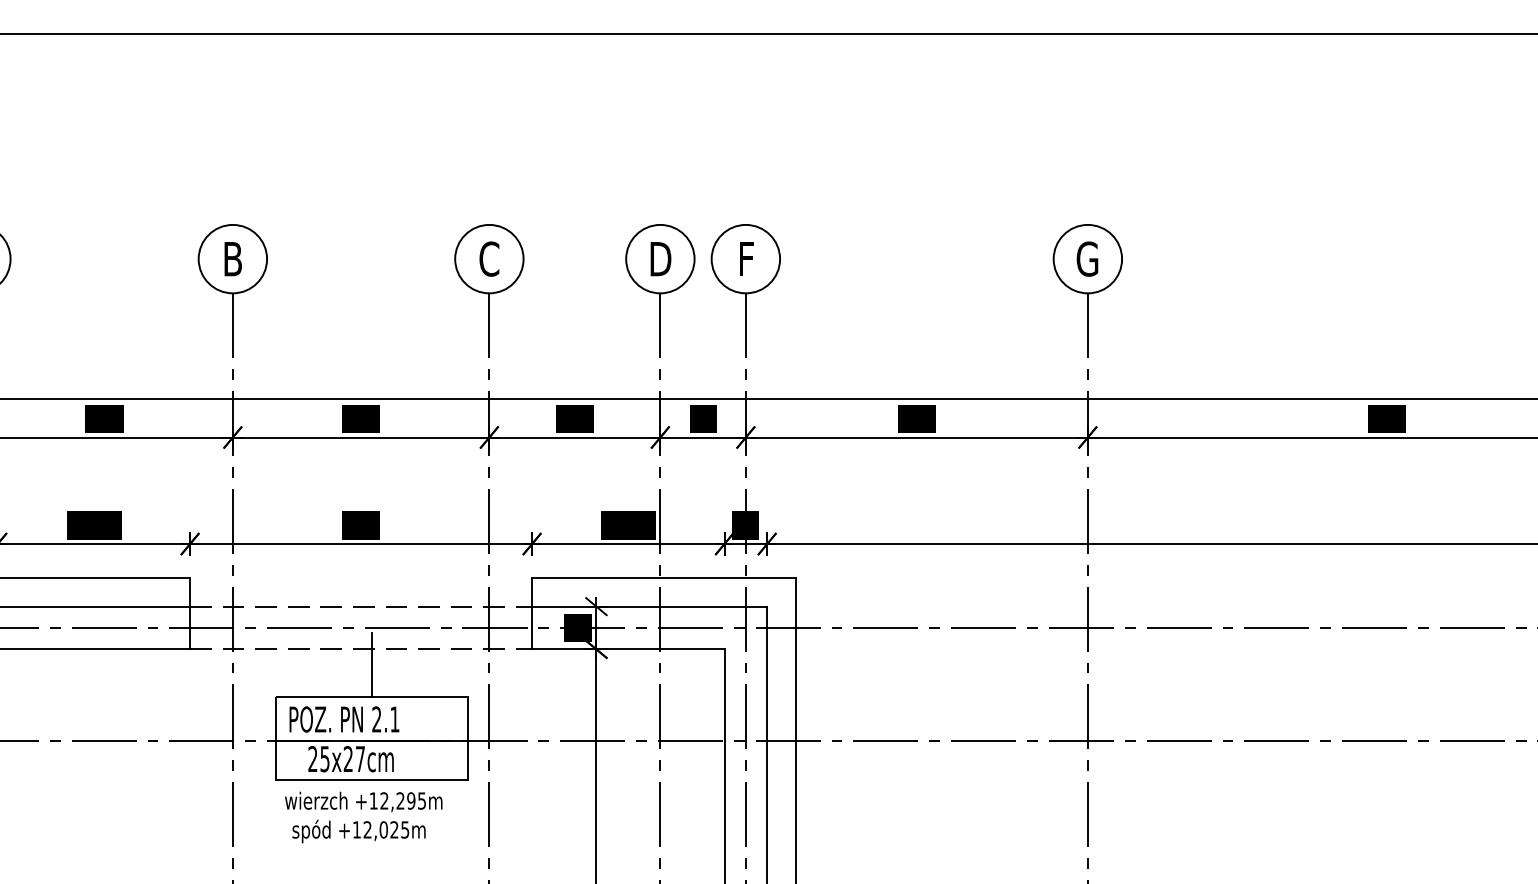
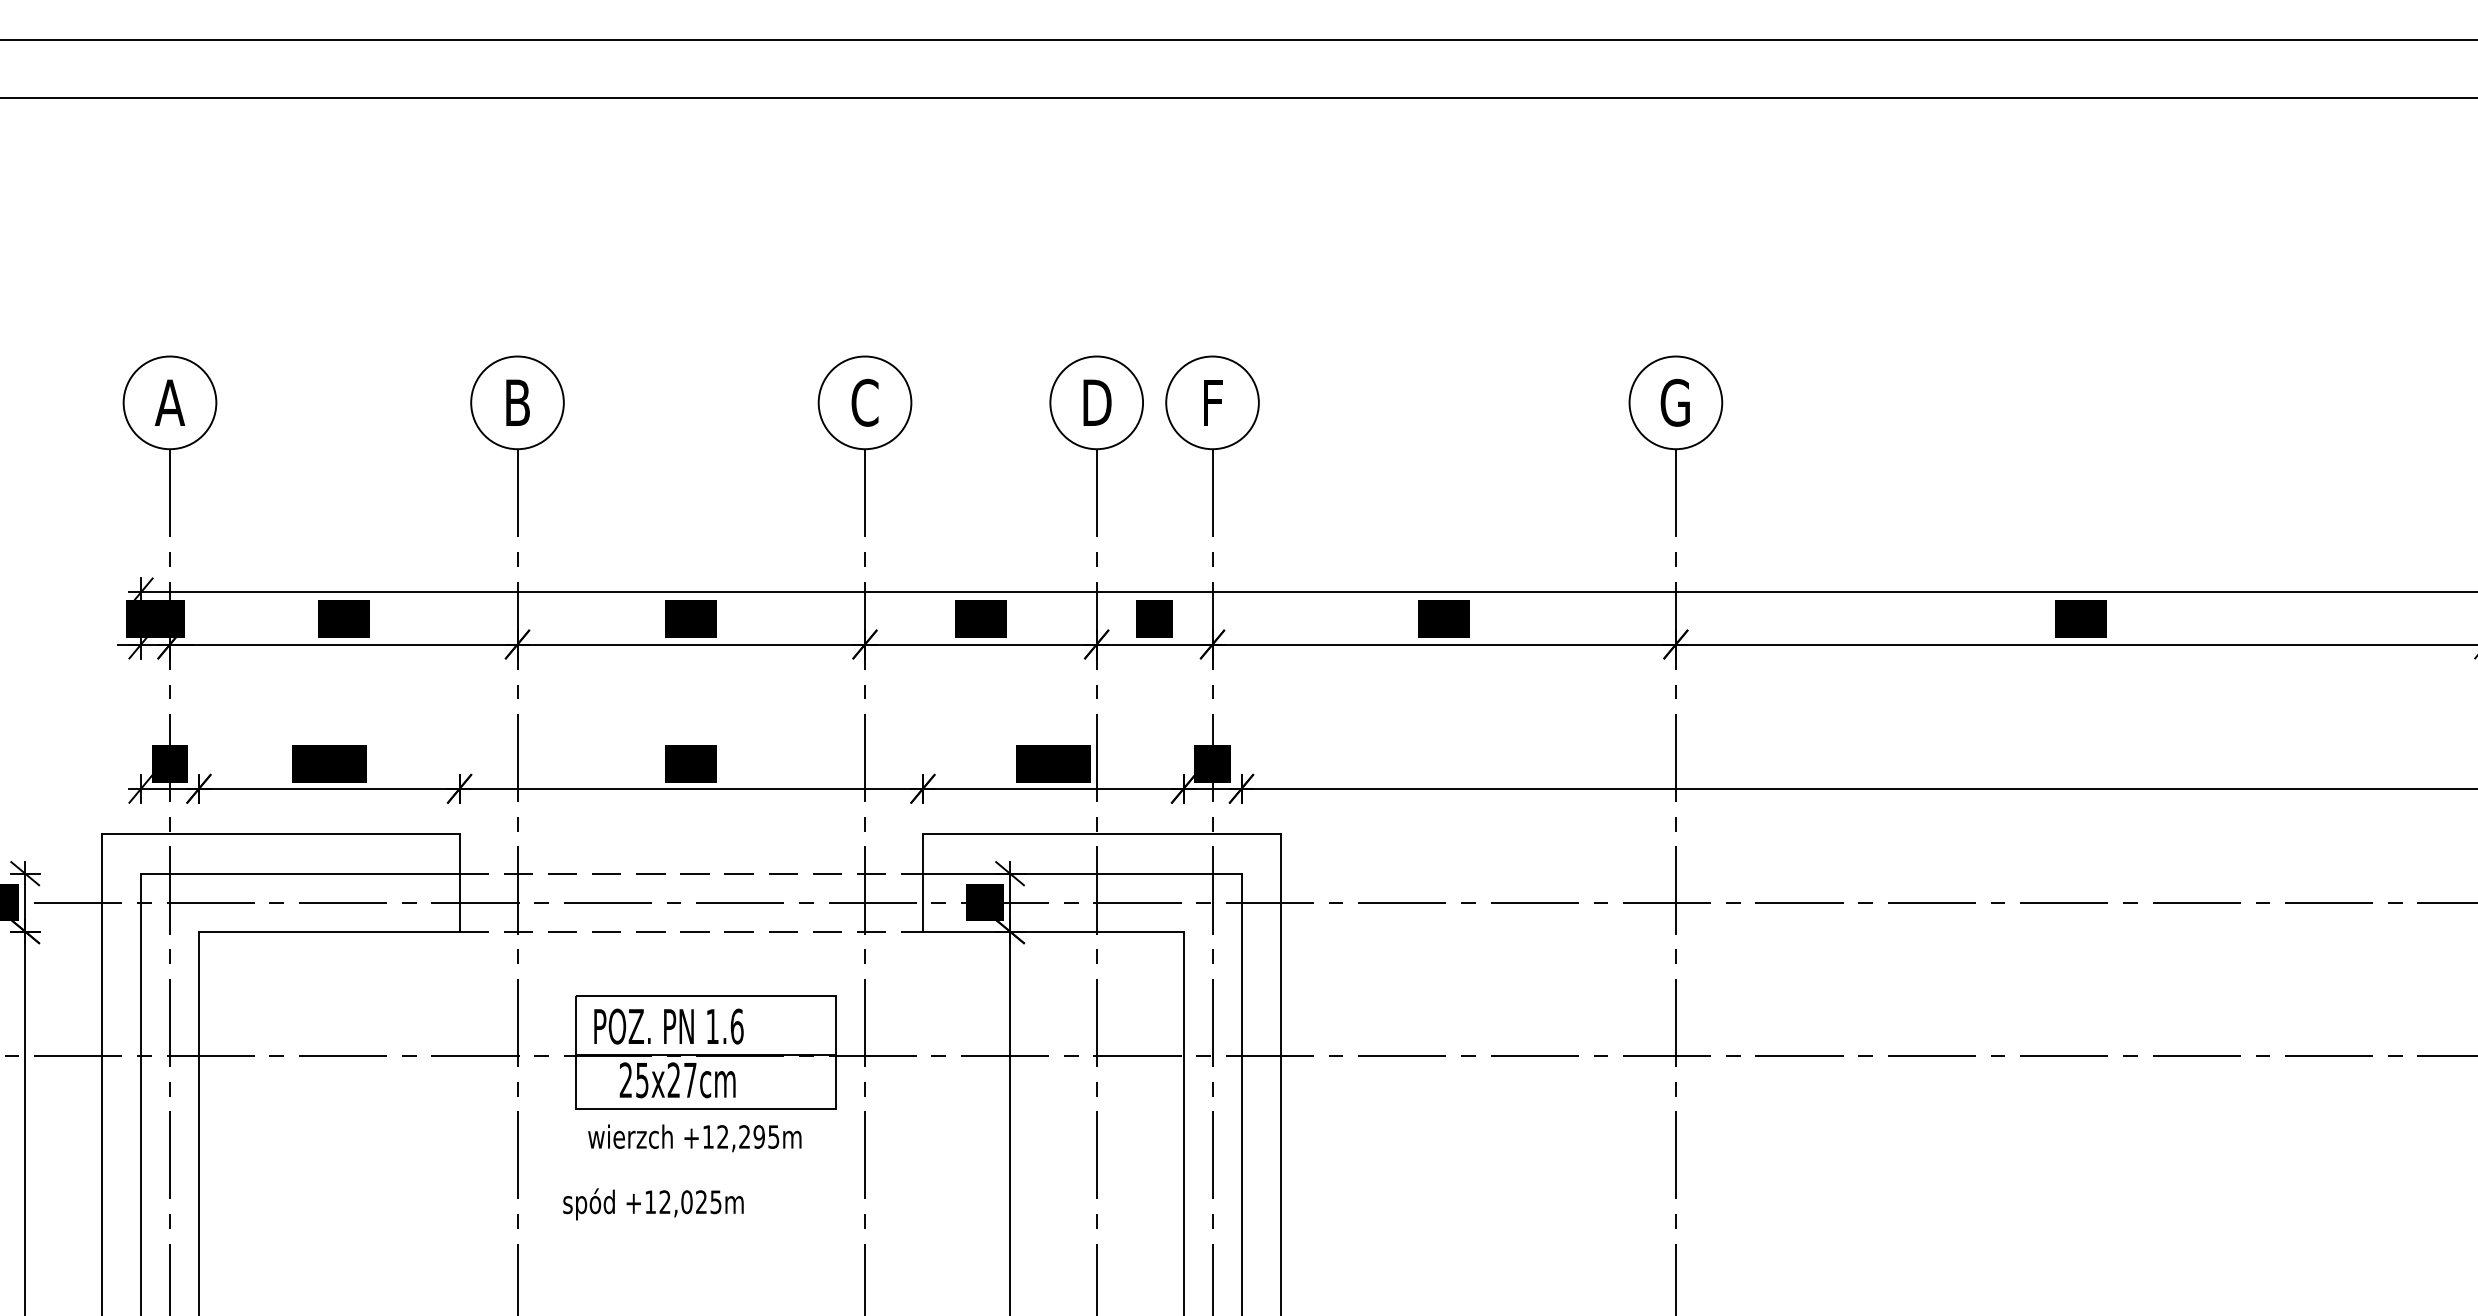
line: (371, 664) -> (705, 952), removed
text: (385, 719) -> (724, 1026), 2.1 -> 1.6
text: (359, 831) -> (653, 1204), moved

